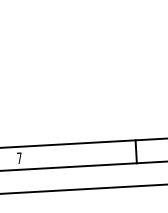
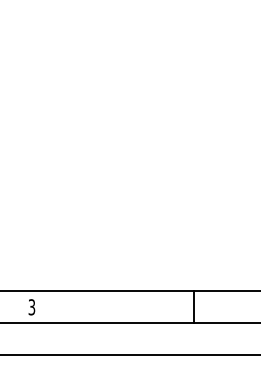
text: (19, 158) -> (31, 307), 7 -> 3

